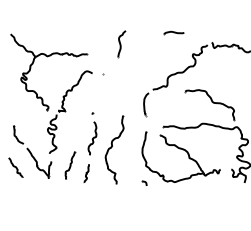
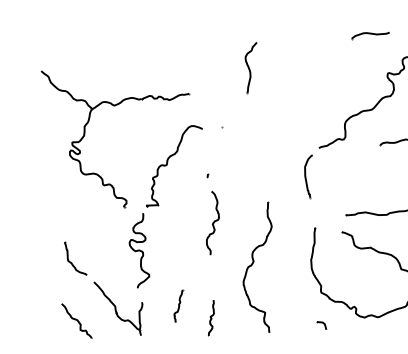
part: (173, 32) -> (369, 34), moved
part: (92, 133) -> (211, 213), moved
part: (70, 165) -> (179, 306), size x0.6

